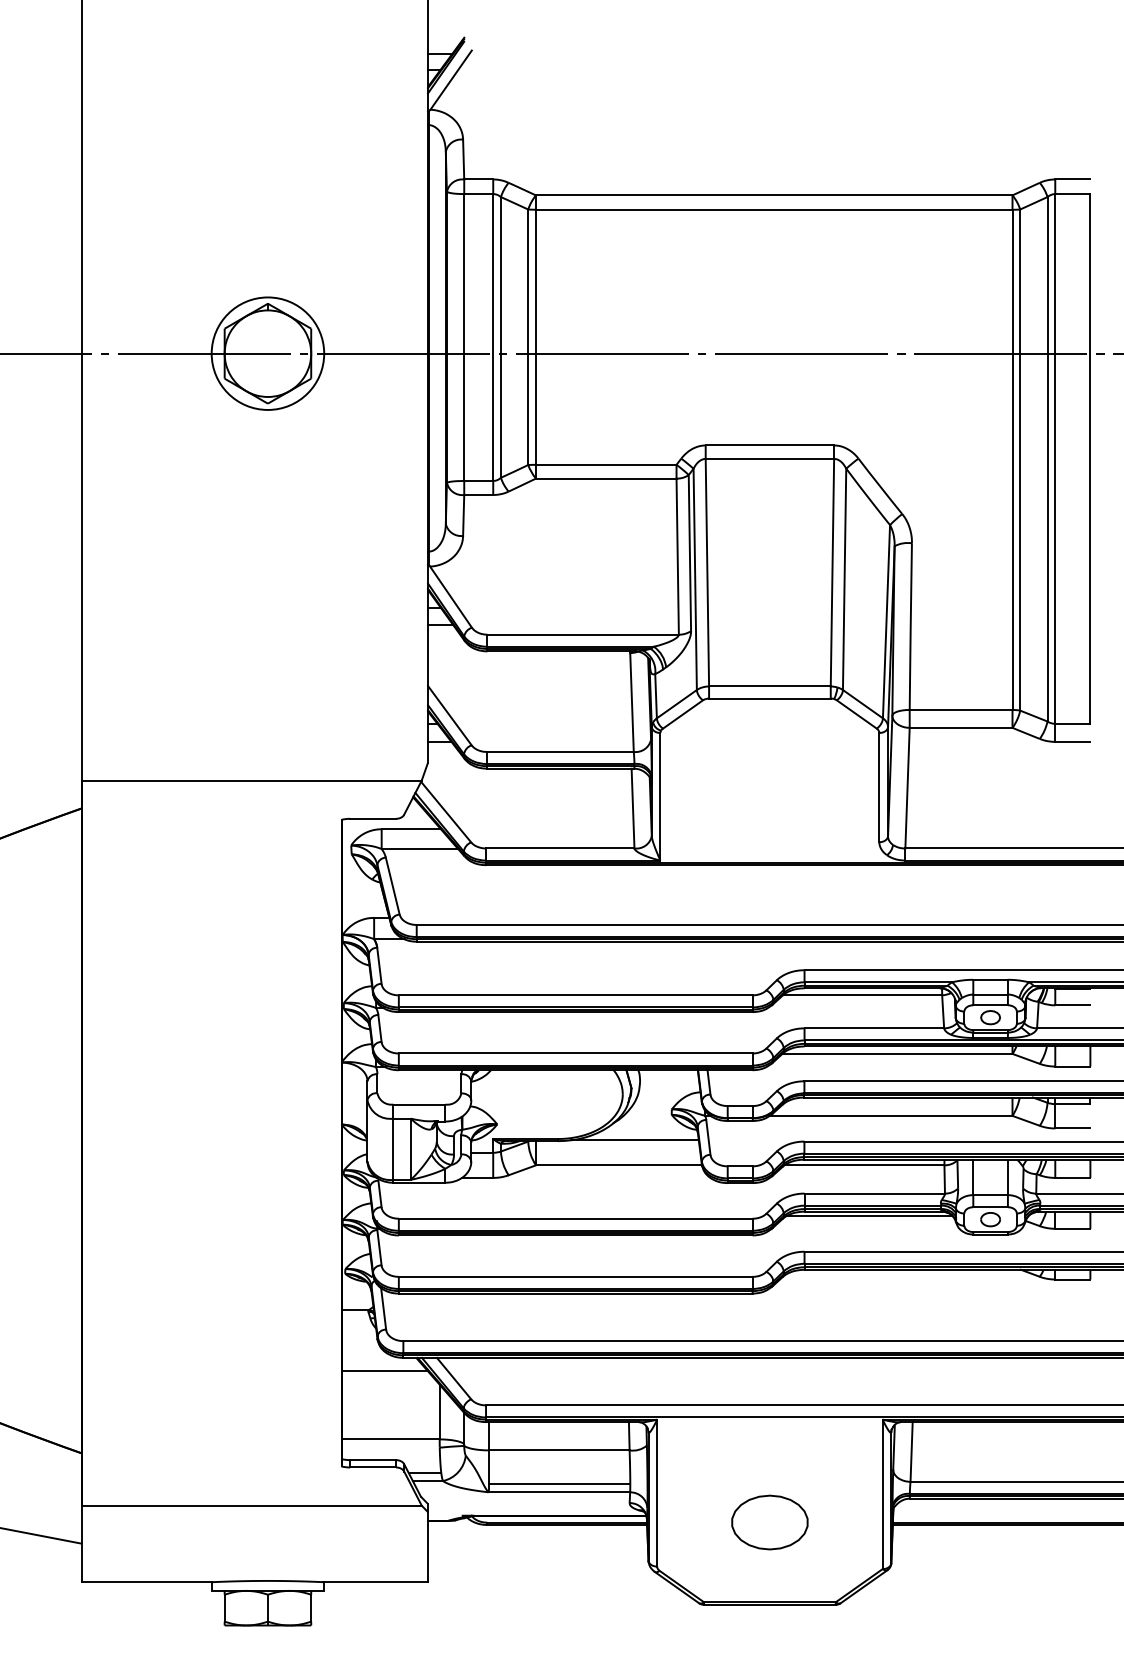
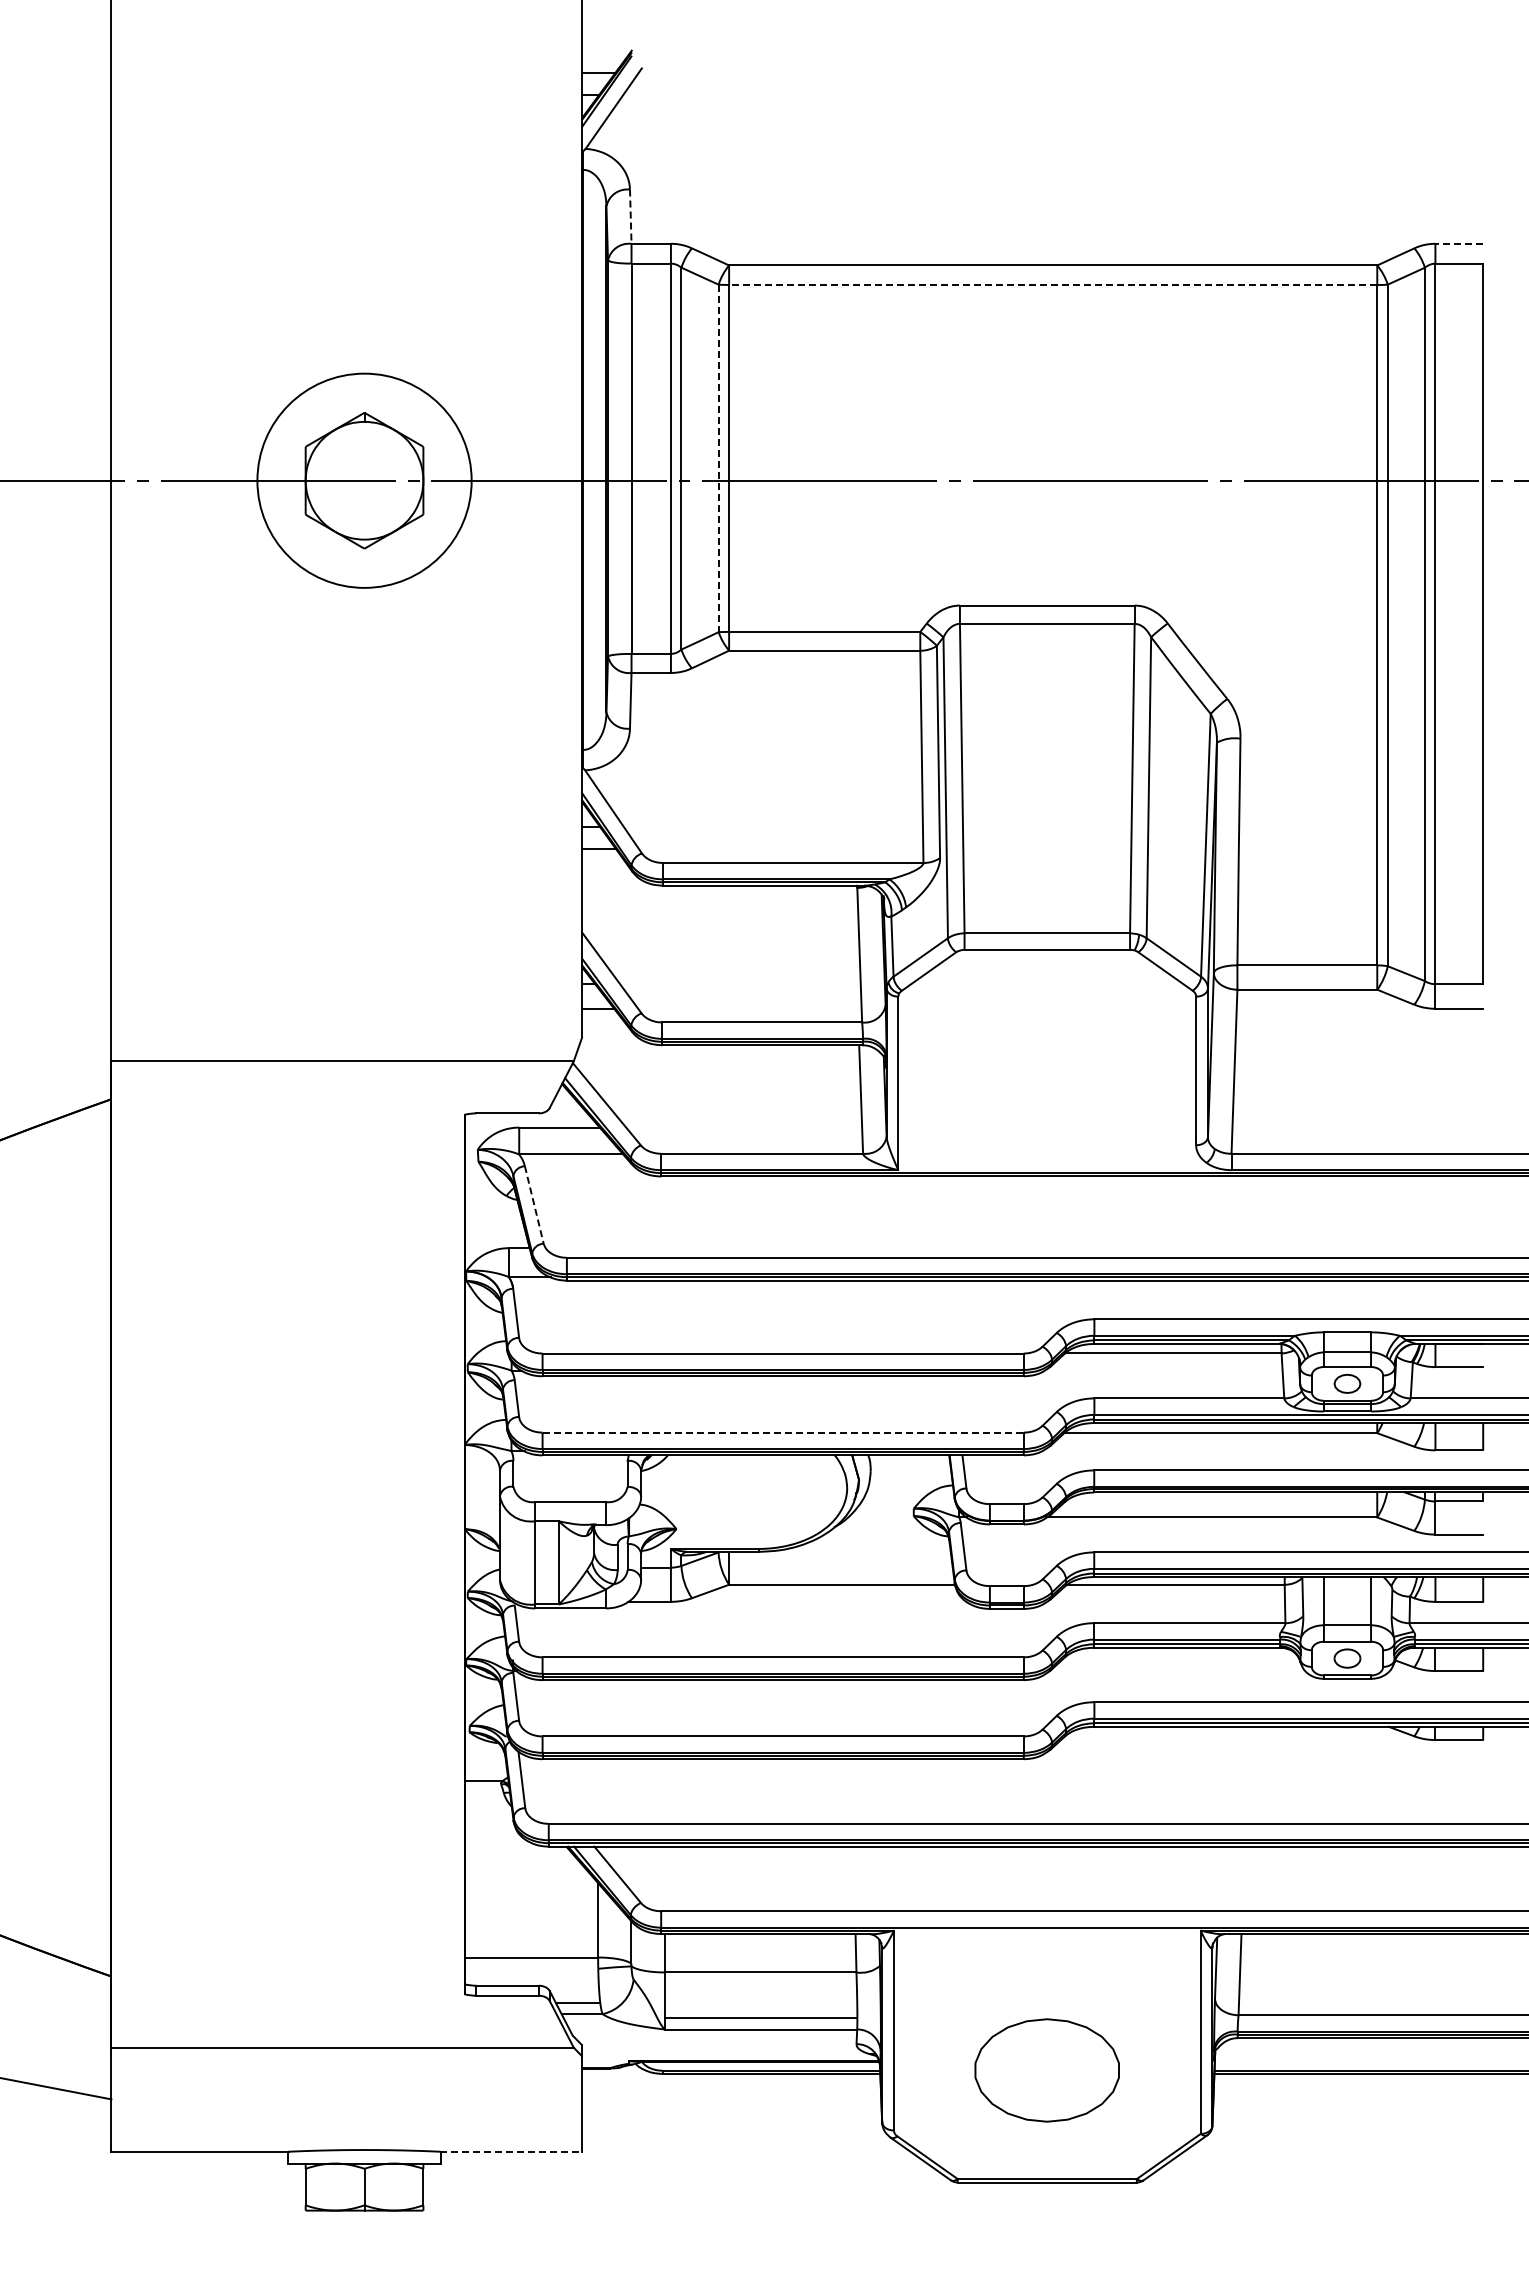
line: (463, 160) -> (630, 217), solid -> dashed
line: (1072, 179) -> (1459, 243), solid -> dashed
line: (773, 210) -> (1052, 285), solid -> dashed
line: (528, 337) -> (718, 458), solid -> dashed
circle: (267, 353) -> (364, 480), size x1.4
line: (392, 885) -> (534, 1204), solid -> dashed
line: (575, 1053) -> (783, 1432), solid -> dashed
line: (634, 1140) -> (863, 1550), removed
line: (869, 1215) -> (1182, 1653), removed
line: (384, 1371) -> (522, 1864), removed
part: (770, 1522) -> (1047, 2070), size x1.4
line: (375, 1582) -> (511, 2151), solid -> dashed

